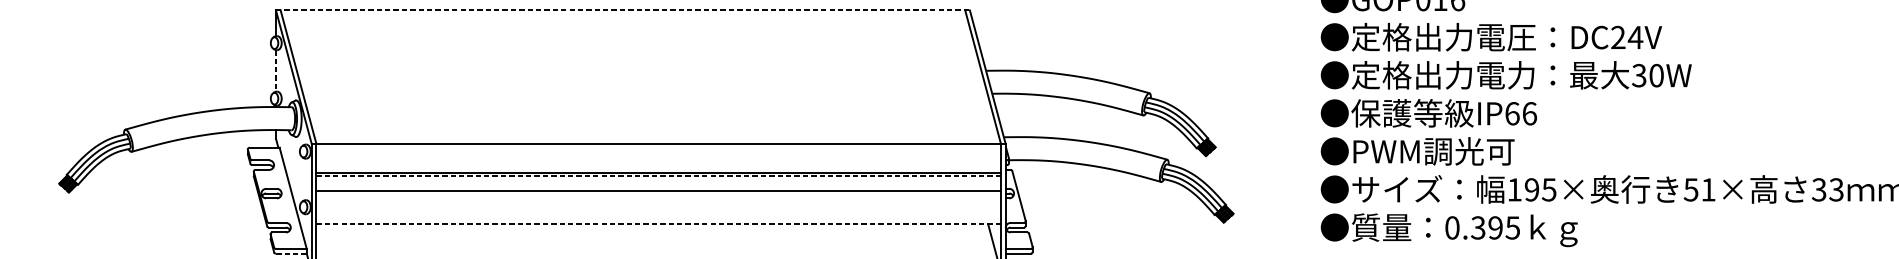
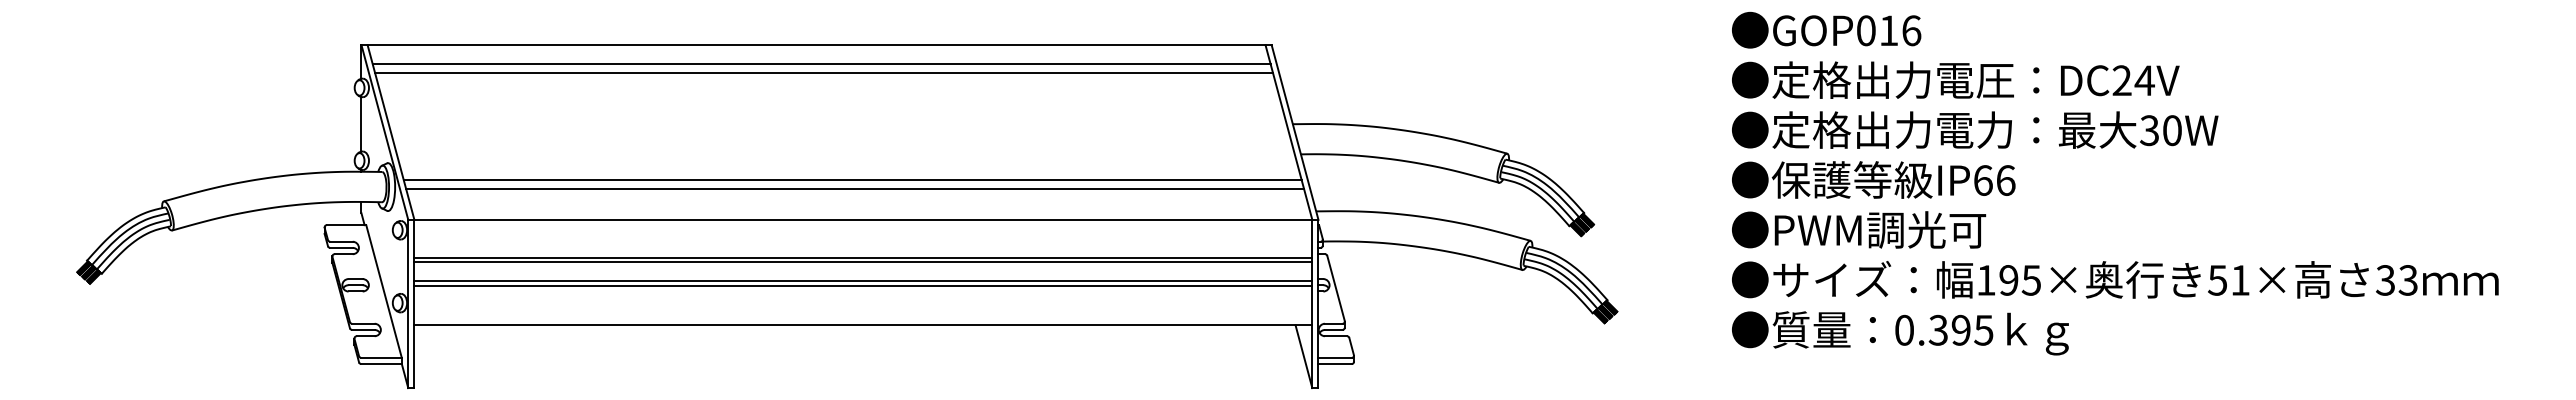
line: (623, 10) -> (817, 45), dashed -> solid
line: (626, 24) -> (821, 63), added
line: (629, 32) -> (824, 73), added
line: (276, 71) -> (361, 124), dashed -> solid
line: (650, 112) -> (852, 179), added
line: (652, 119) -> (855, 188), added
line: (658, 176) -> (863, 262), dashed -> solid
line: (658, 193) -> (863, 285), added
line: (658, 224) -> (863, 325), dashed -> solid
line: (291, 253) -> (381, 364), dashed -> solid

